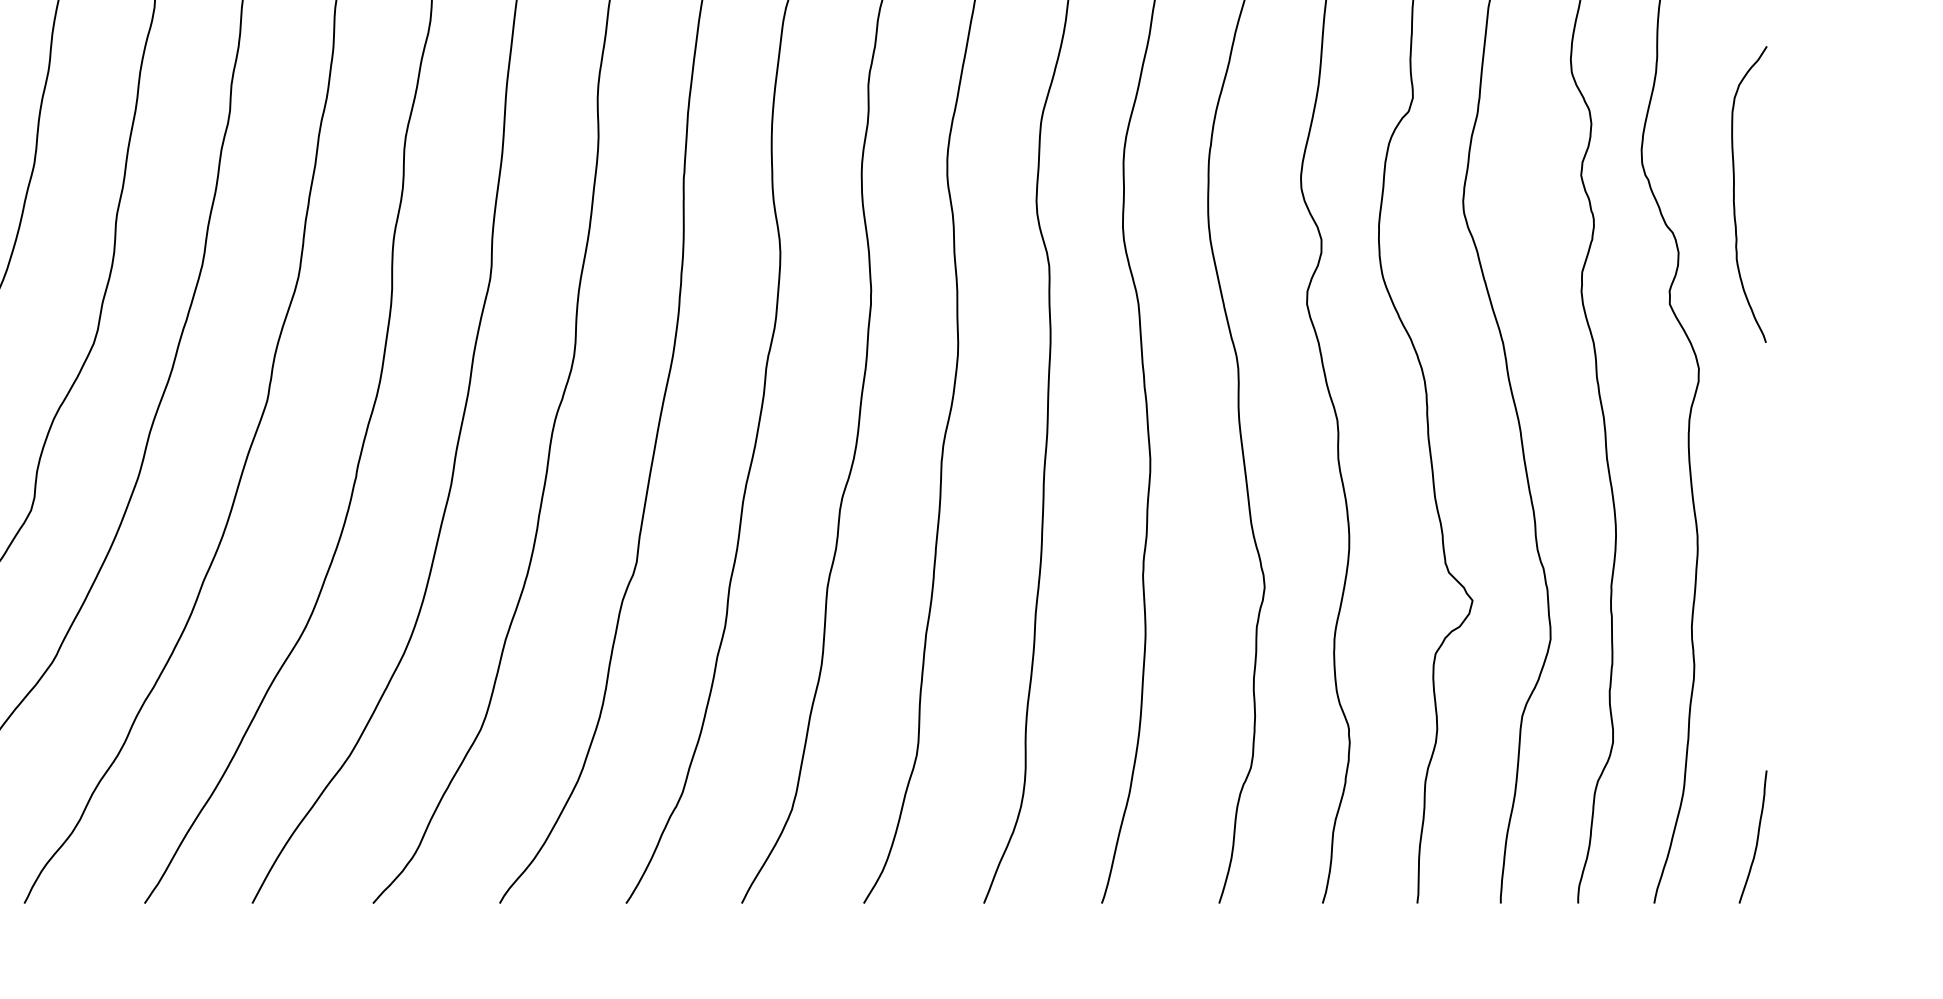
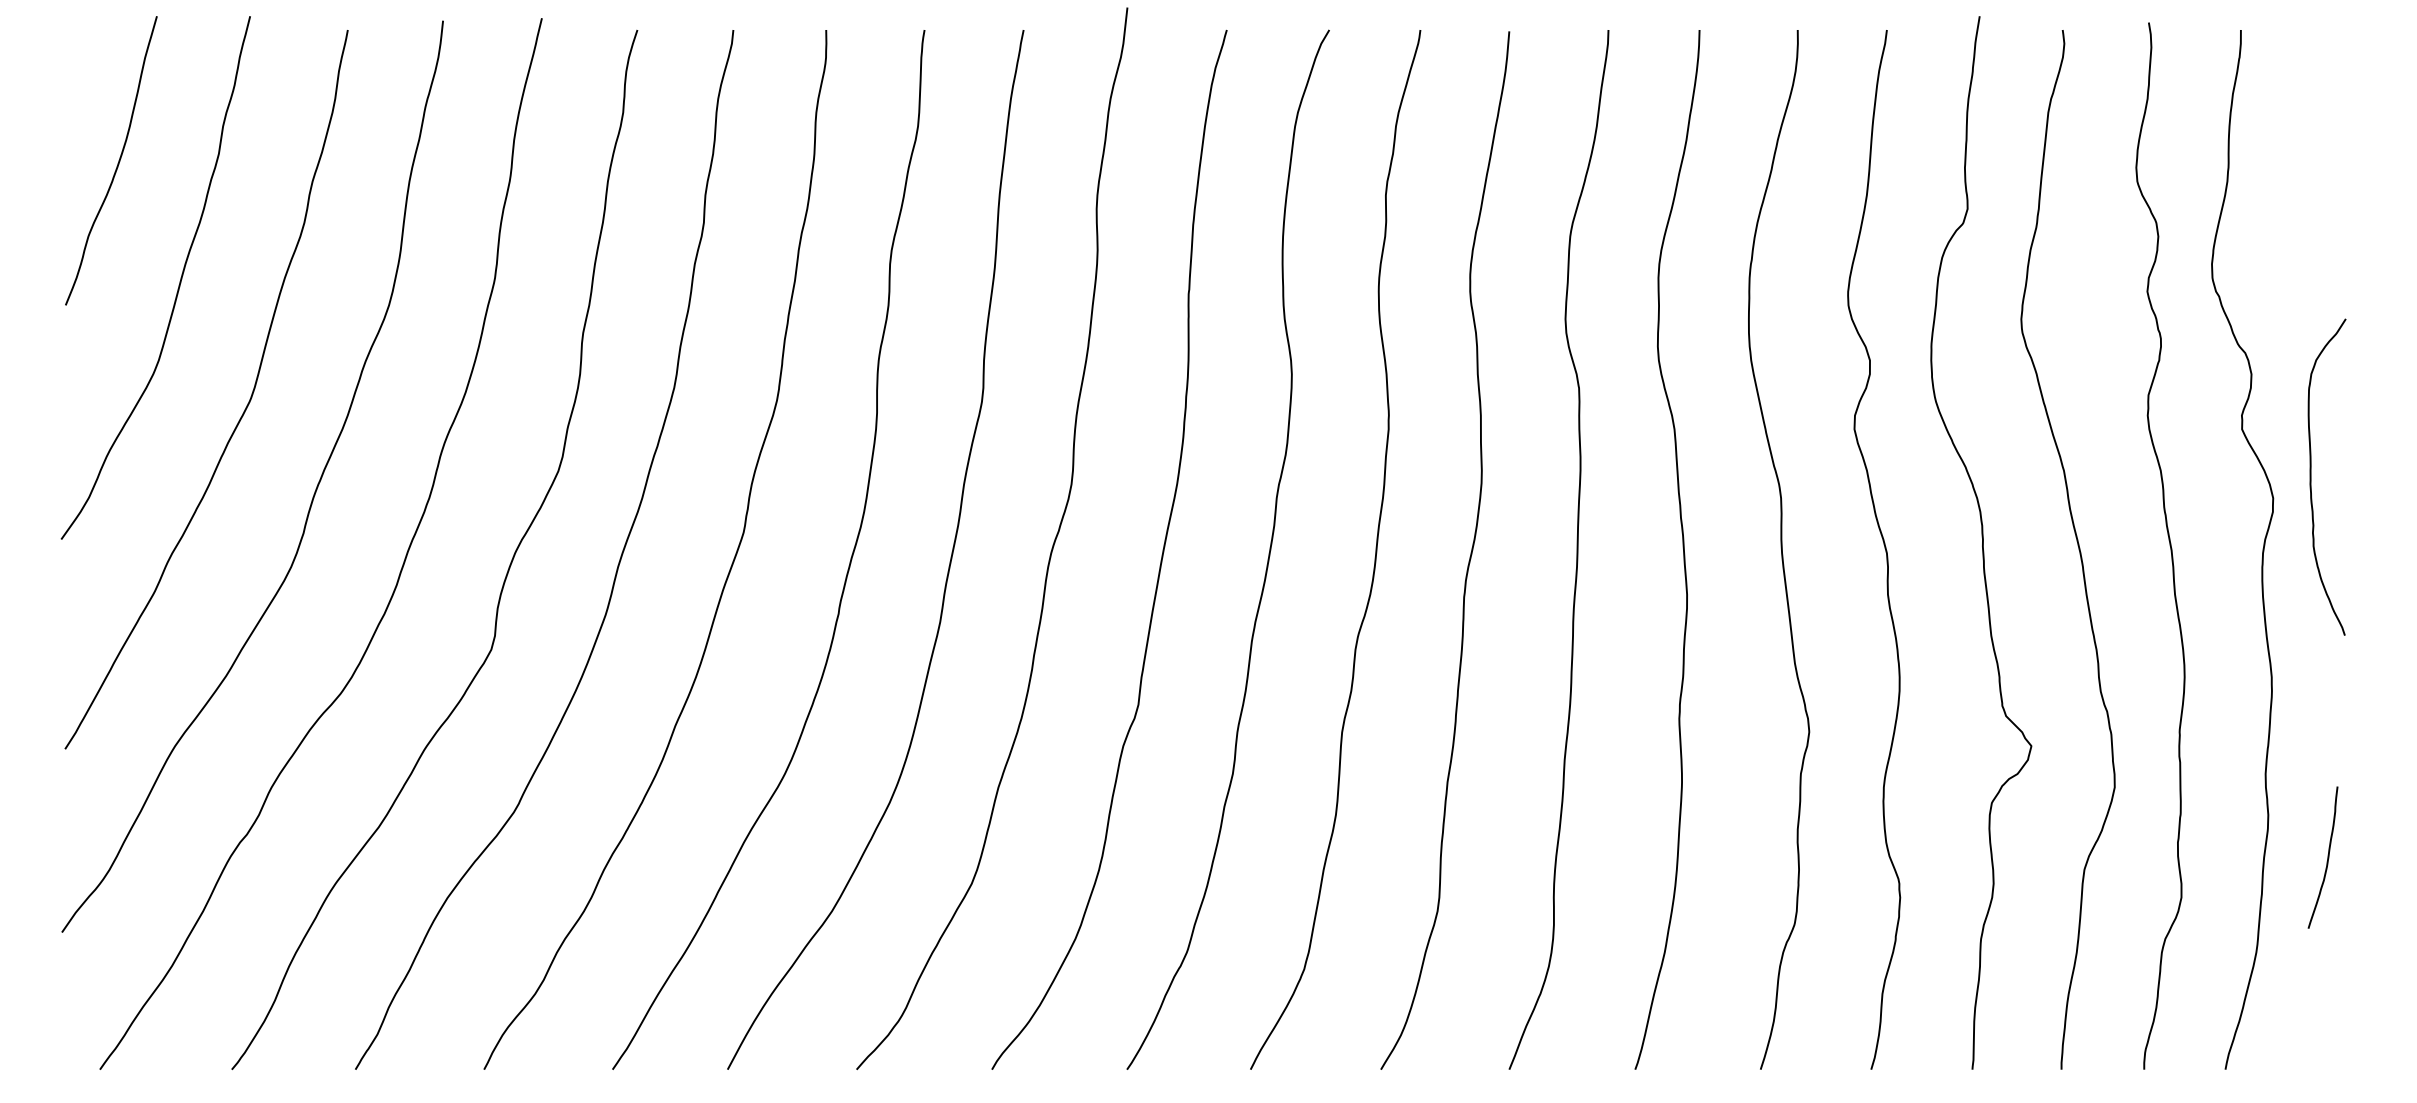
curve: (1734, 193) -> (2311, 476), moved
curve: (1757, 836) -> (2327, 857), moved

